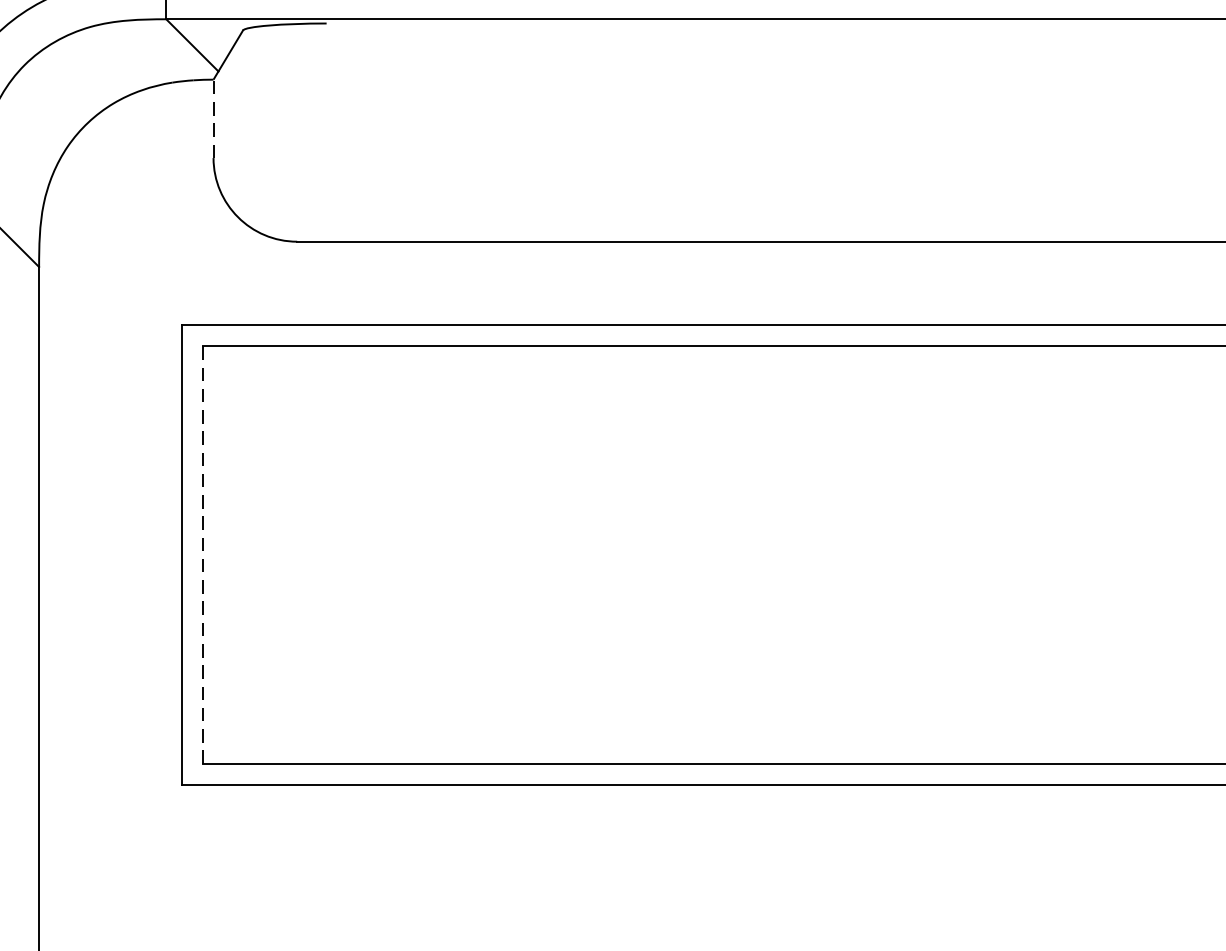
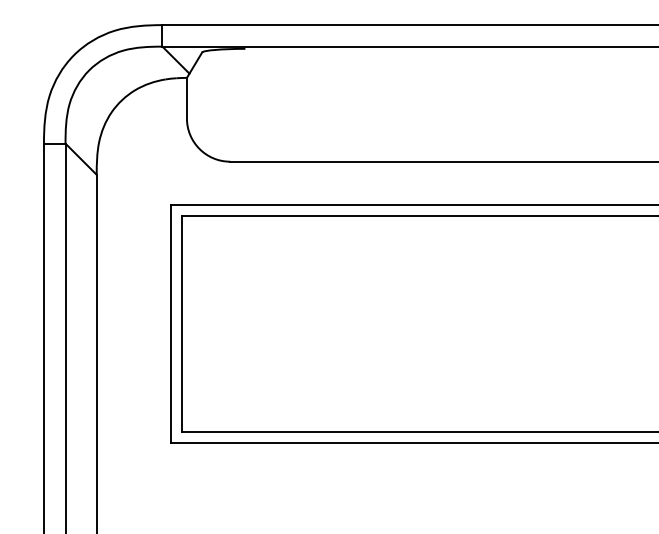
line: (212, 117) -> (186, 97), dashed -> solid
line: (203, 556) -> (181, 324), dashed -> solid

